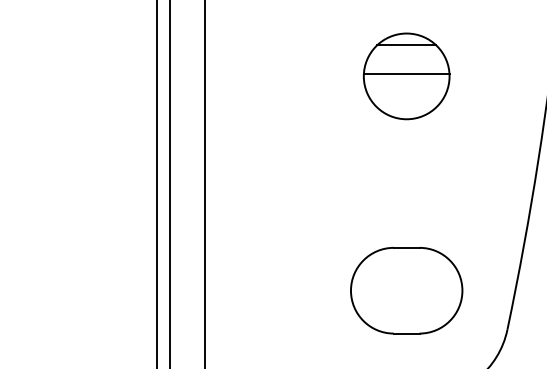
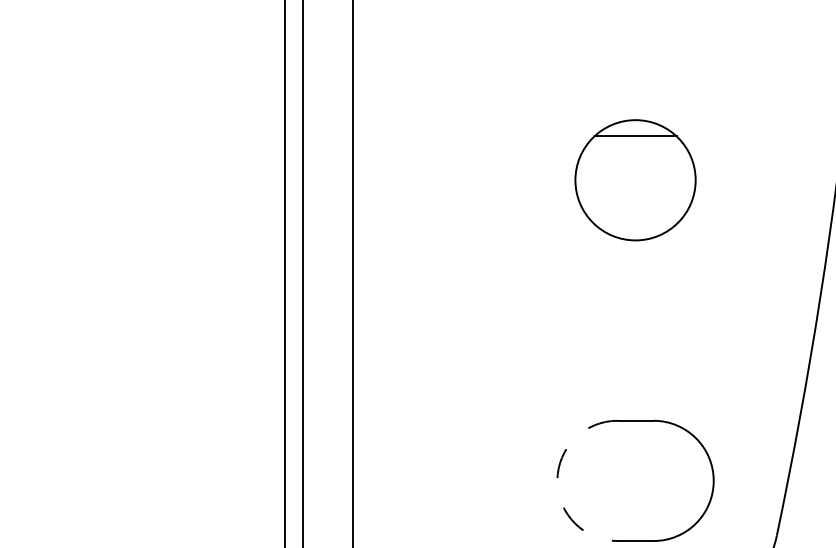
line: (406, 74) -> (635, 177), removed
arc: (351, 290) -> (557, 480), solid -> dashed

